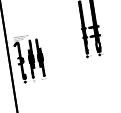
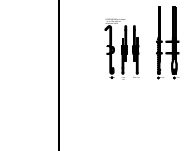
part: (29, 58) -> (121, 48), moved

